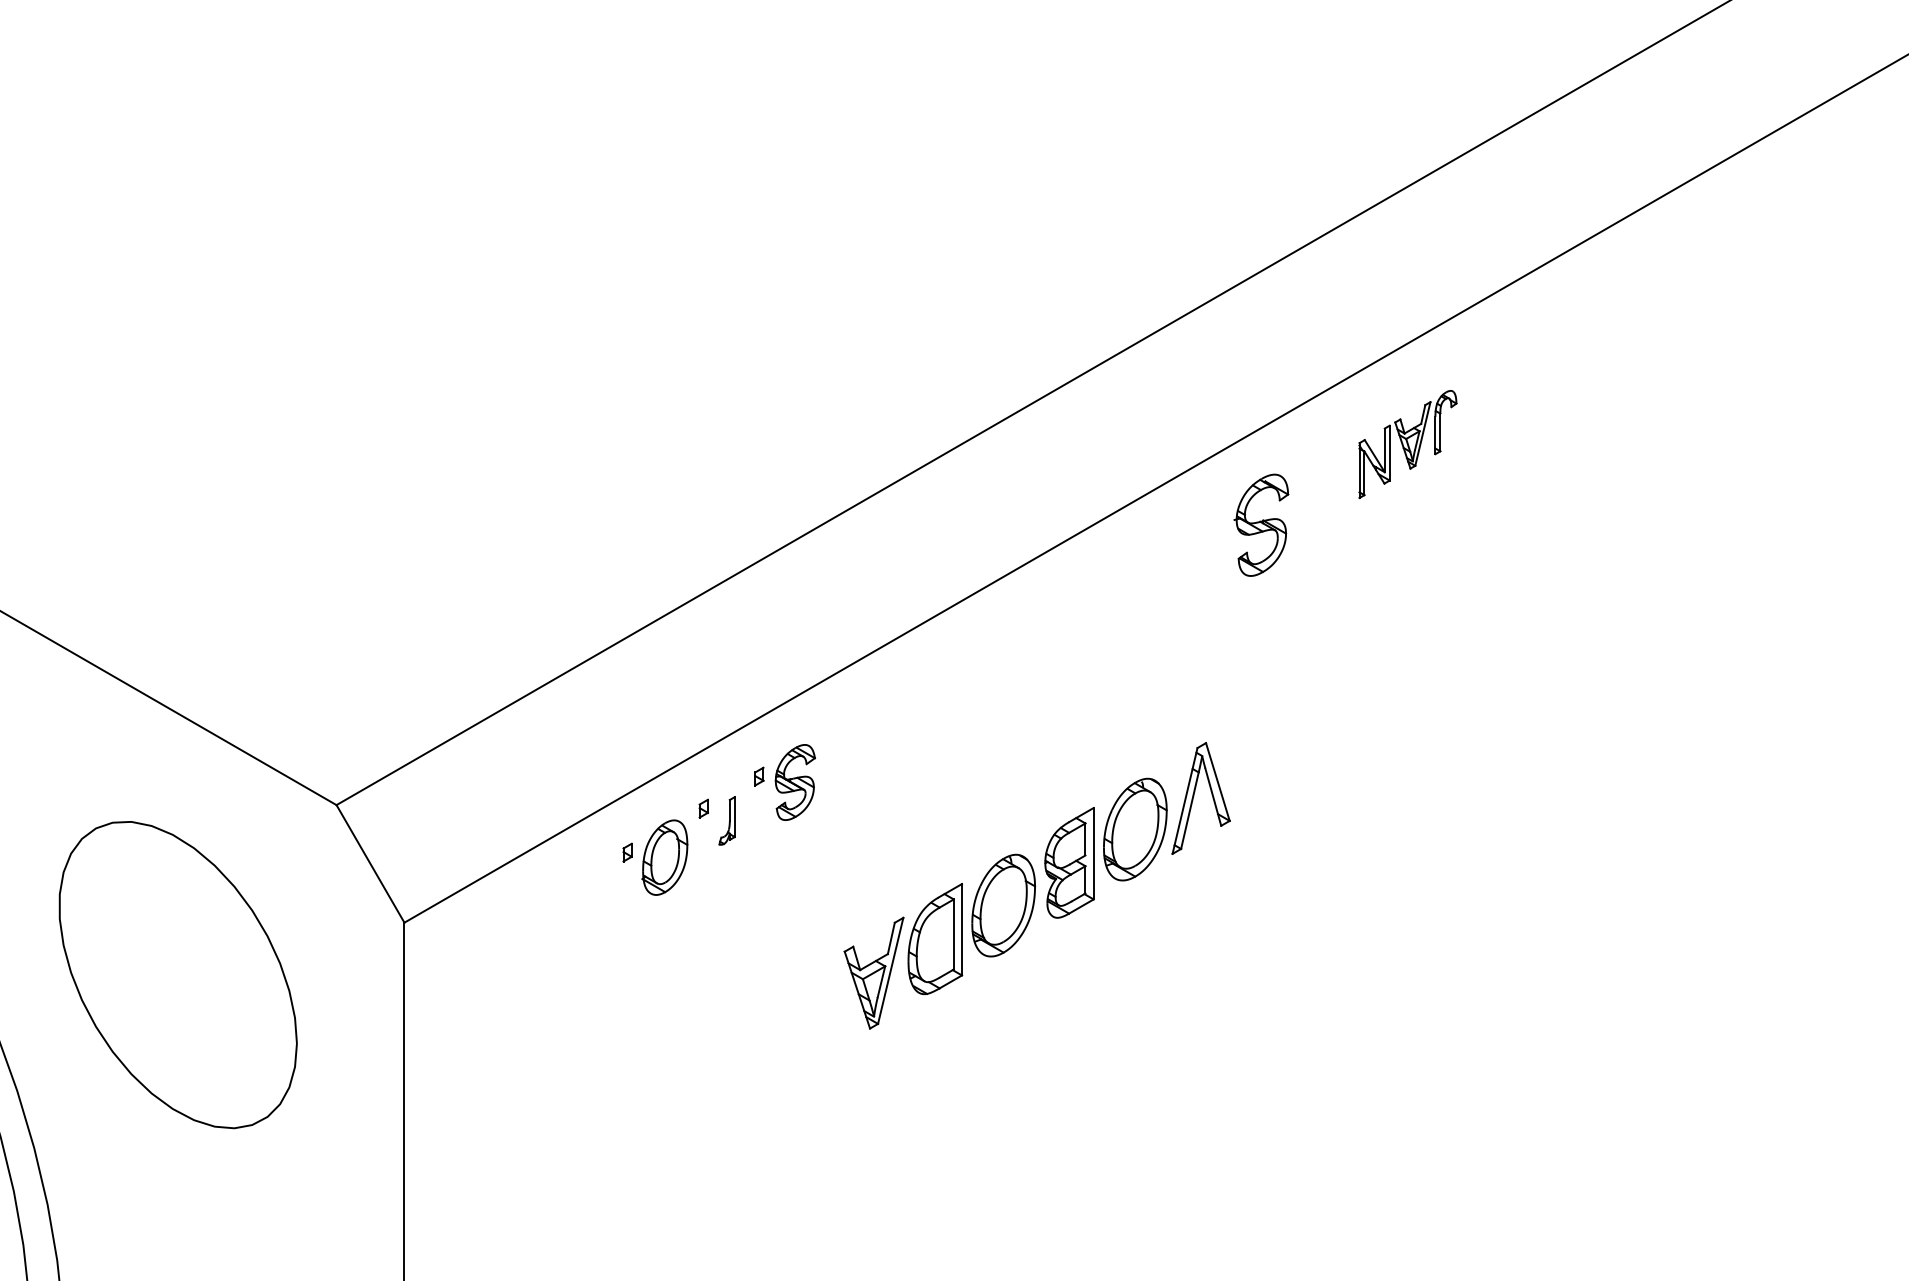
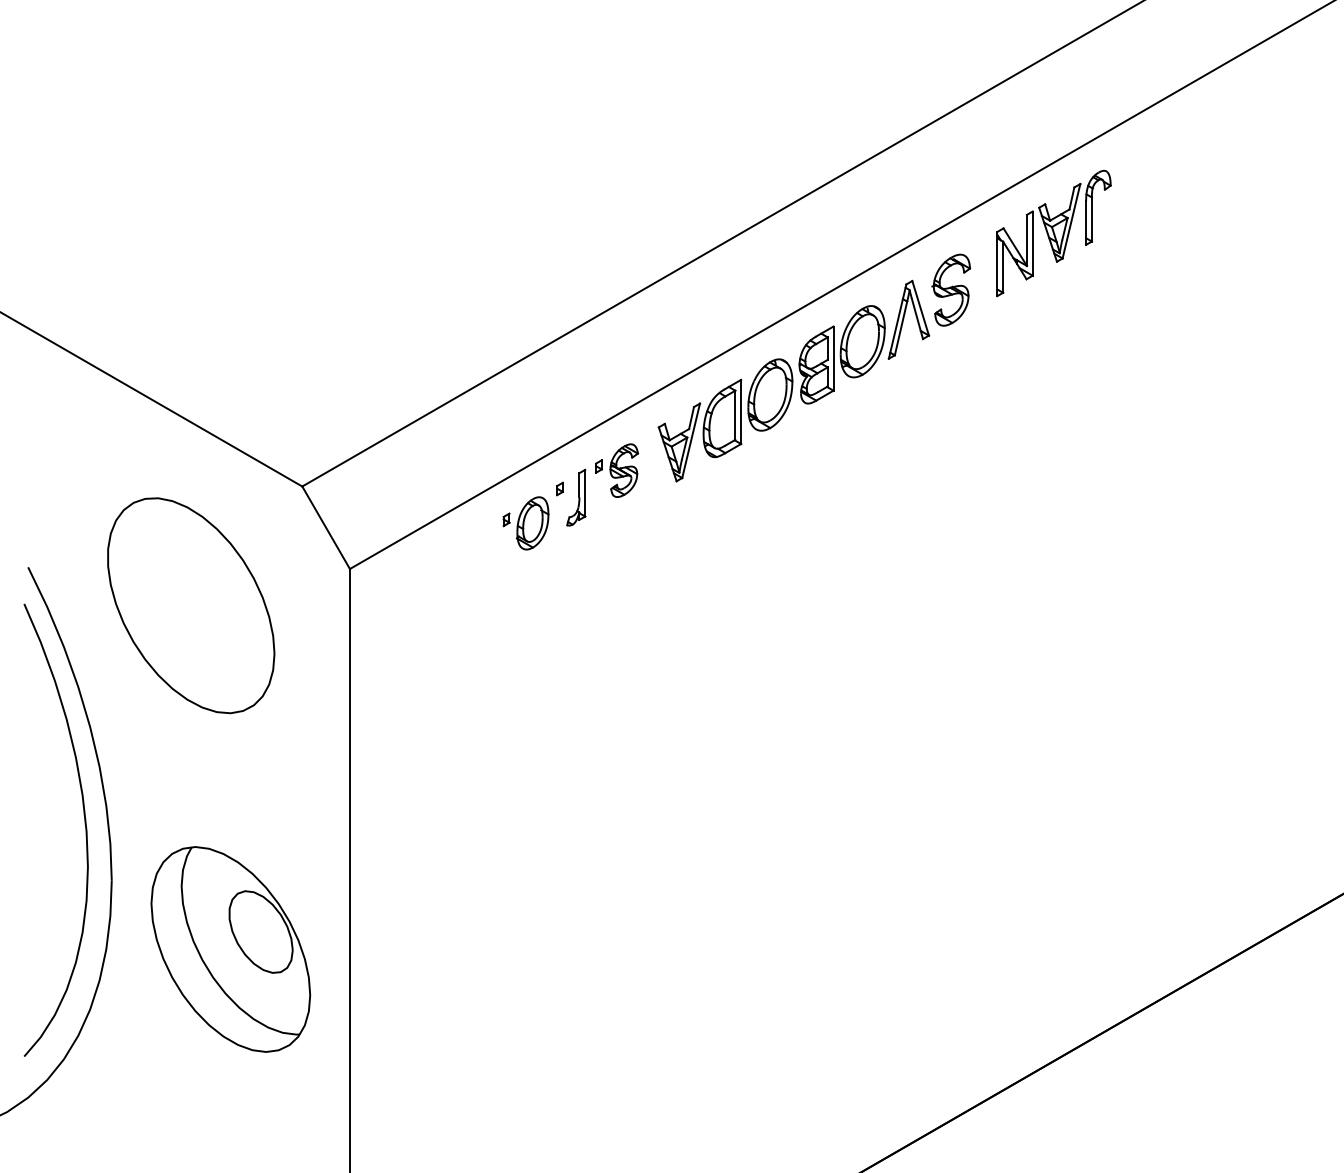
part: (1407, 444) -> (1053, 233), size x1.67
part: (727, 820) -> (576, 497), size x1.67
part: (1036, 884) -> (793, 380), moved

